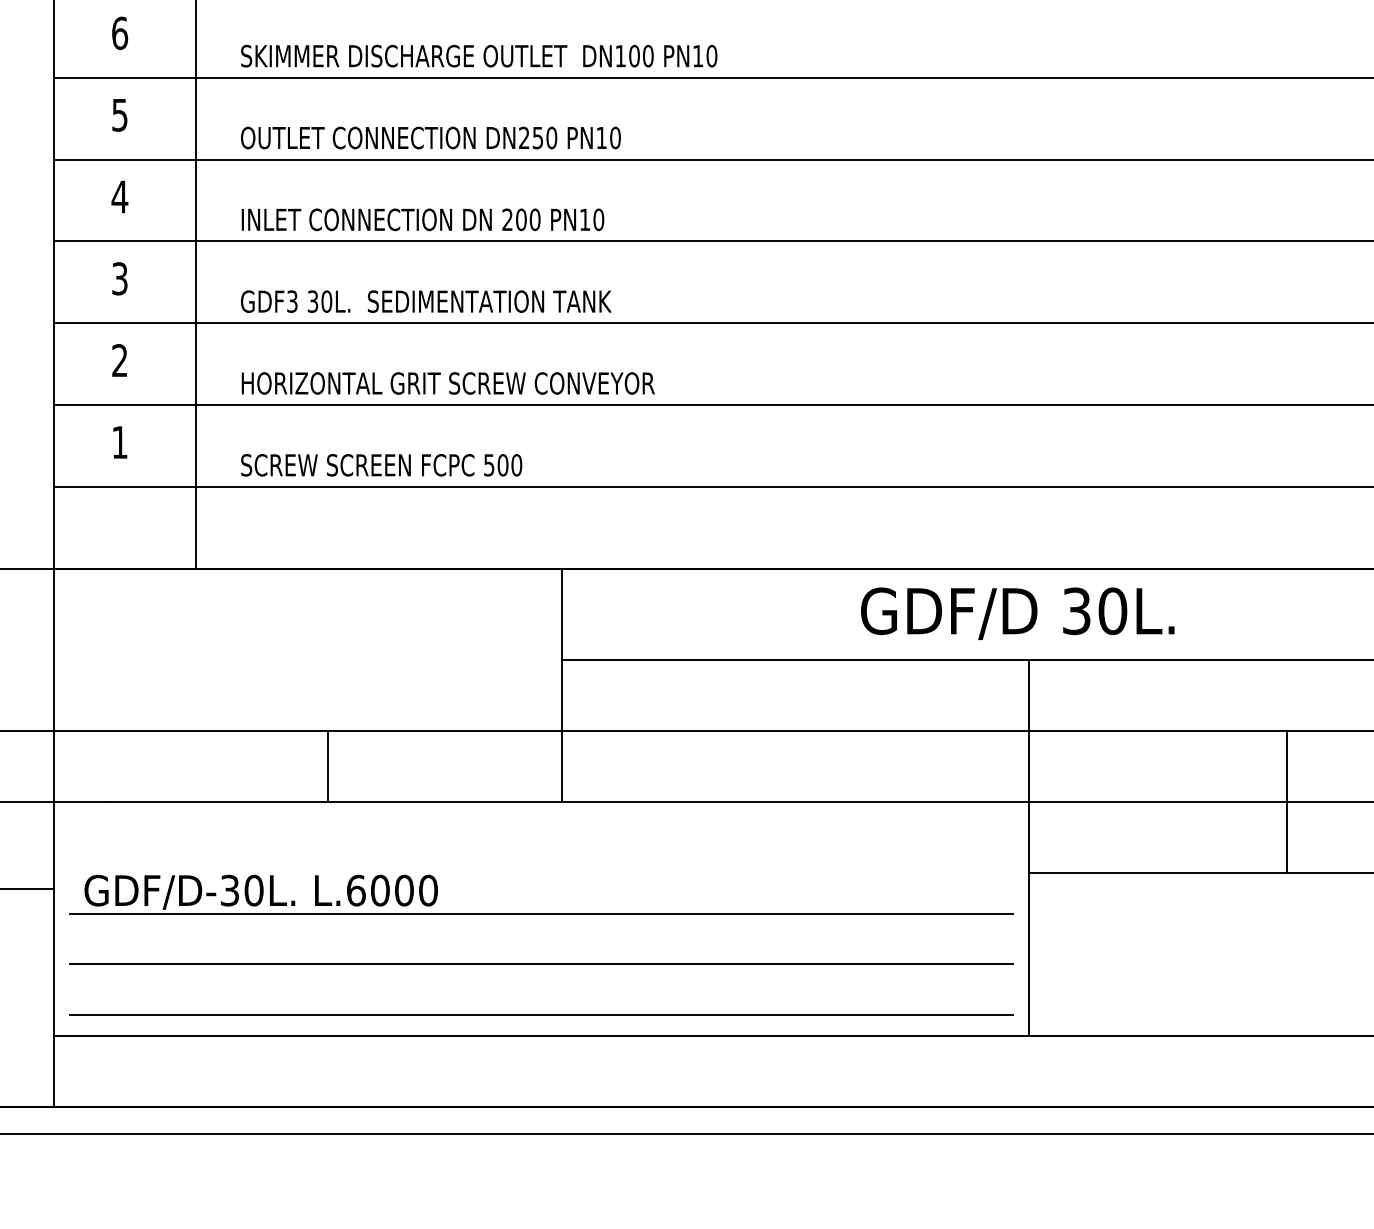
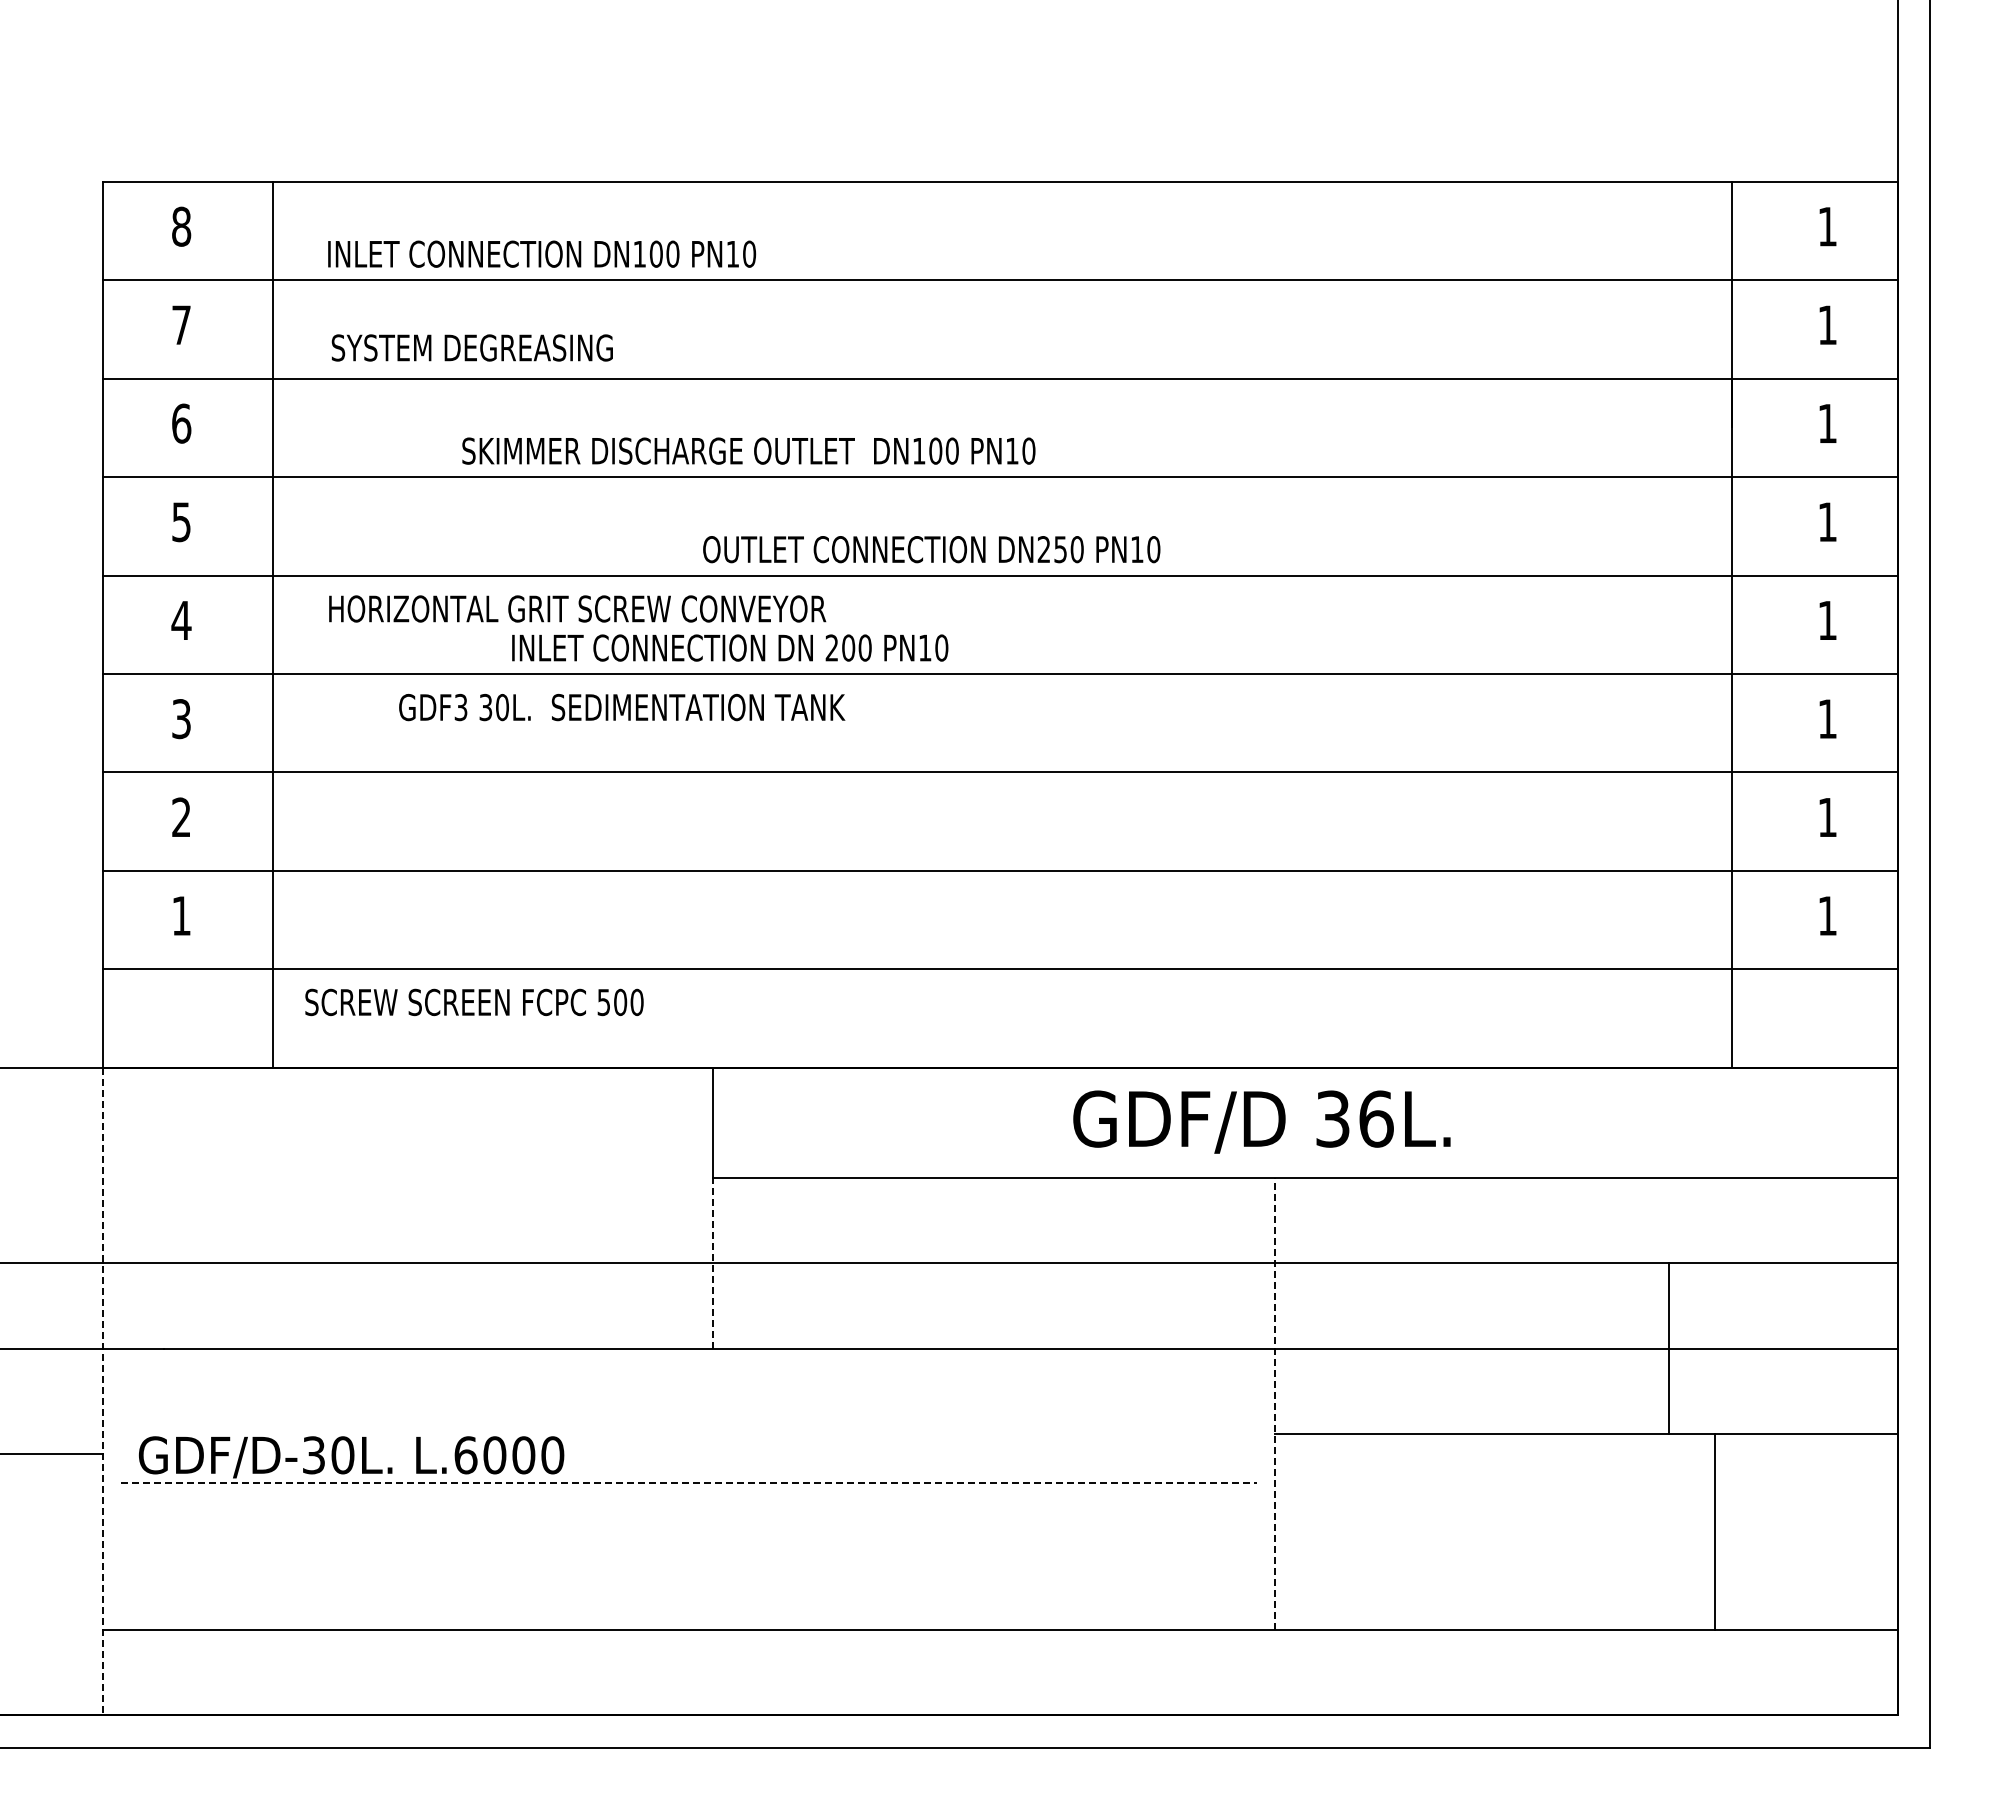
text: (478, 55) -> (748, 450), moved
text: (430, 137) -> (931, 549), moved
text: (423, 219) -> (730, 647), moved
text: (426, 301) -> (622, 707), moved
text: (448, 383) -> (577, 608), moved
text: (381, 465) -> (474, 1002), moved
text: (1112, 610) -> (1376, 1118), 30L. -> 36L.
line: (562, 730) -> (713, 1262), solid -> dashed
line: (328, 766) -> (432, 1305), removed
line: (1287, 801) -> (1669, 1348), moved
line: (54, 837) -> (102, 1391), solid -> dashed
line: (1028, 847) -> (1274, 1403), solid -> dashed
line: (541, 914) -> (688, 1483), solid -> dashed
line: (541, 964) -> (688, 1544), removed
line: (541, 1015) -> (688, 1605), removed

